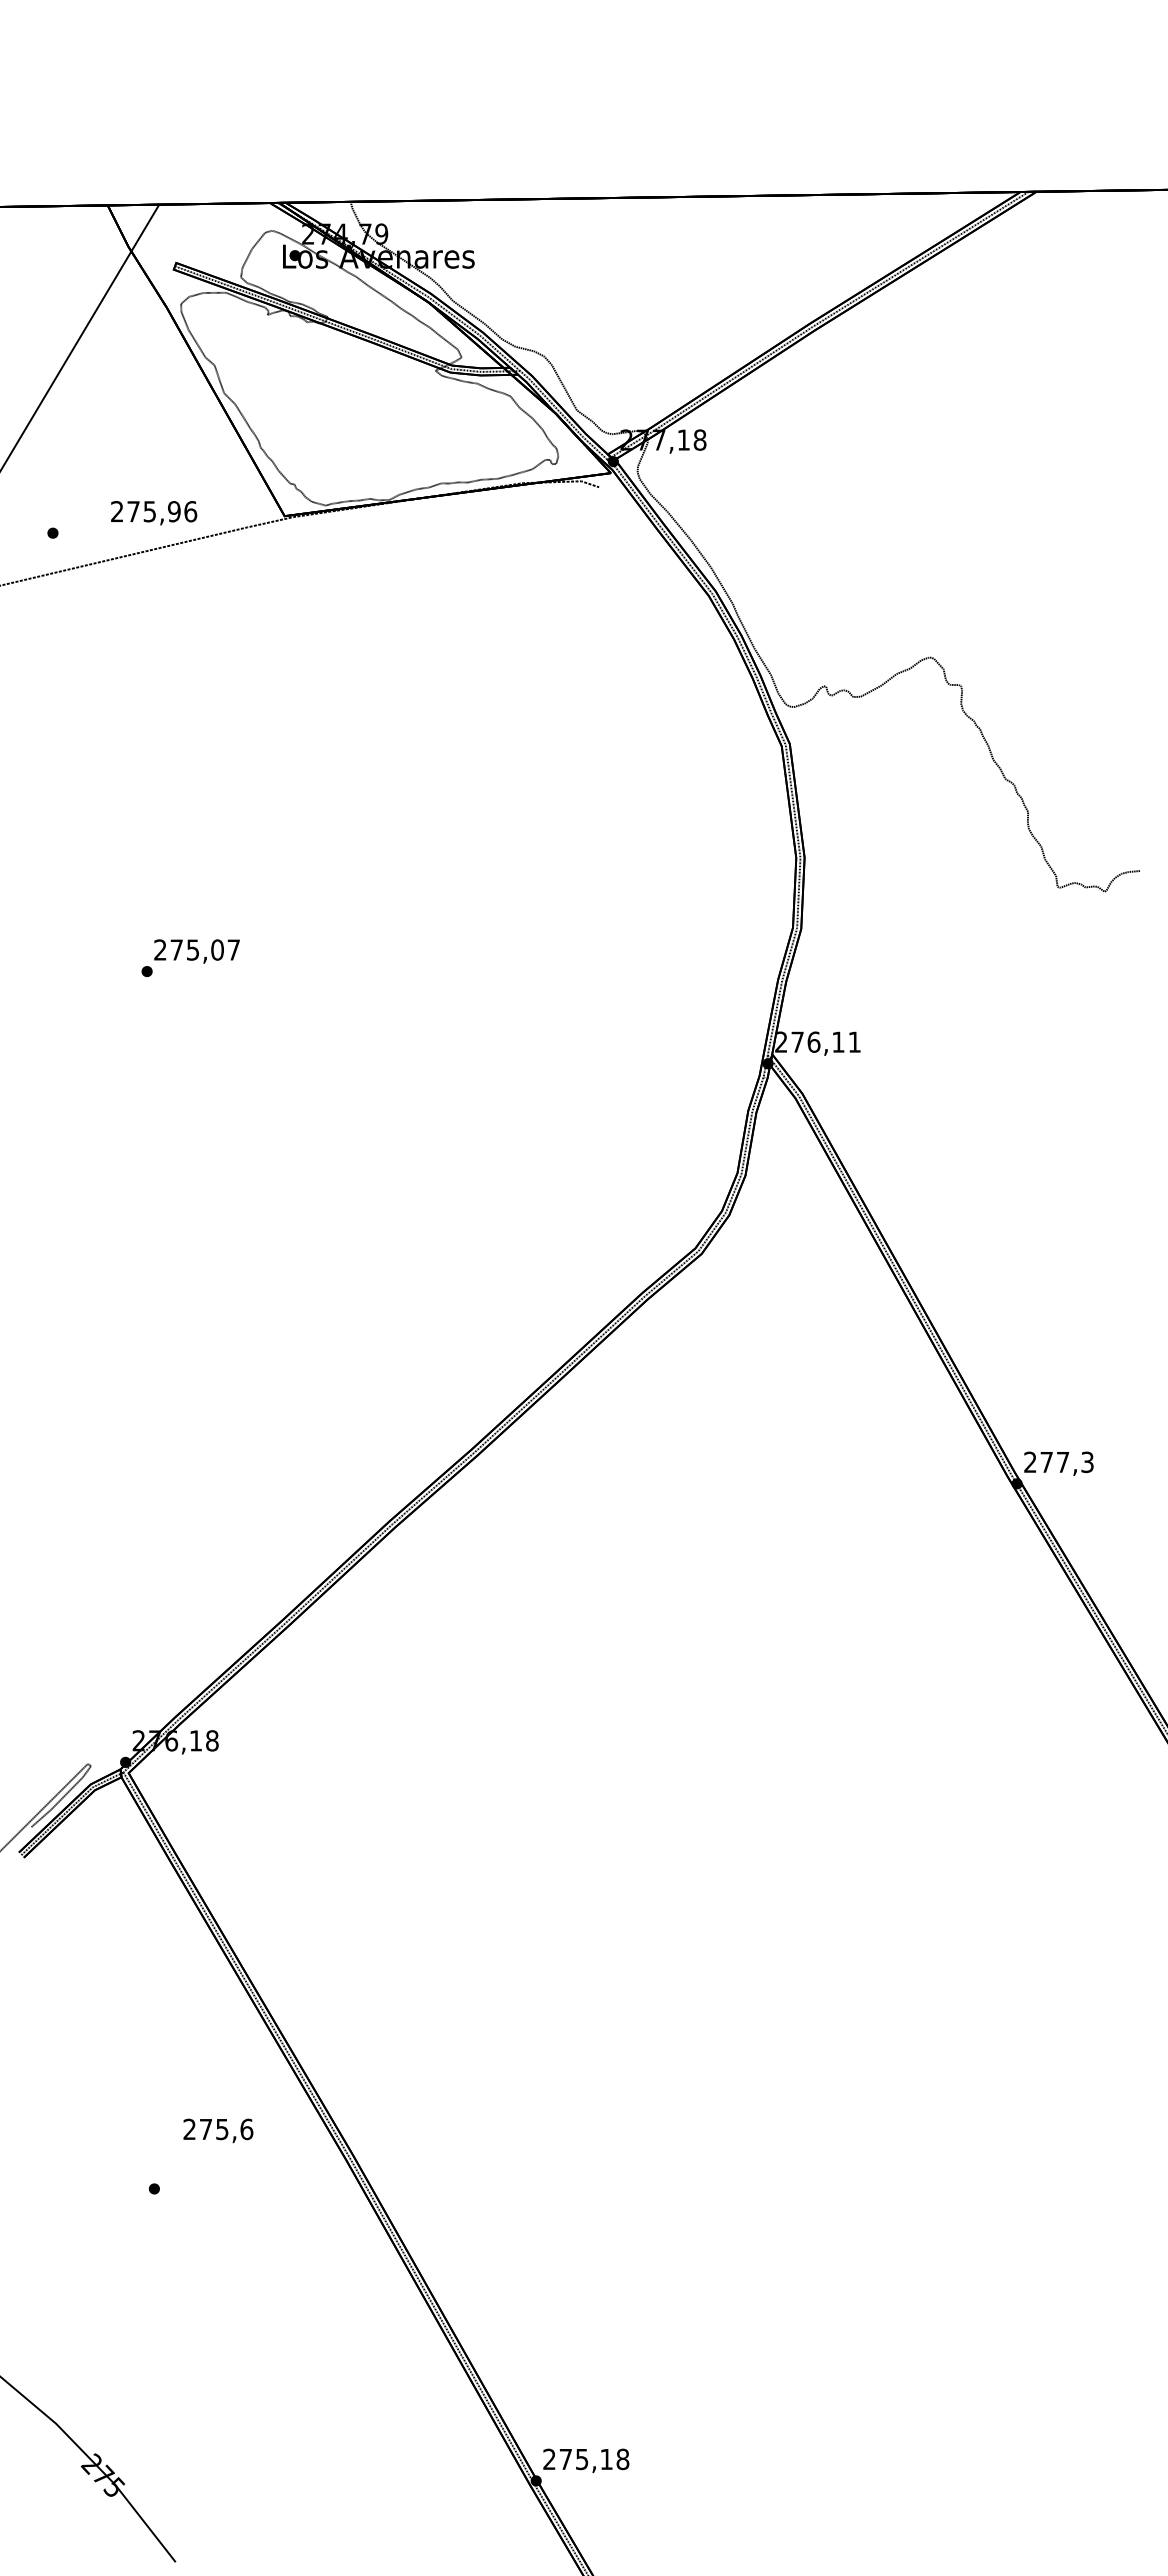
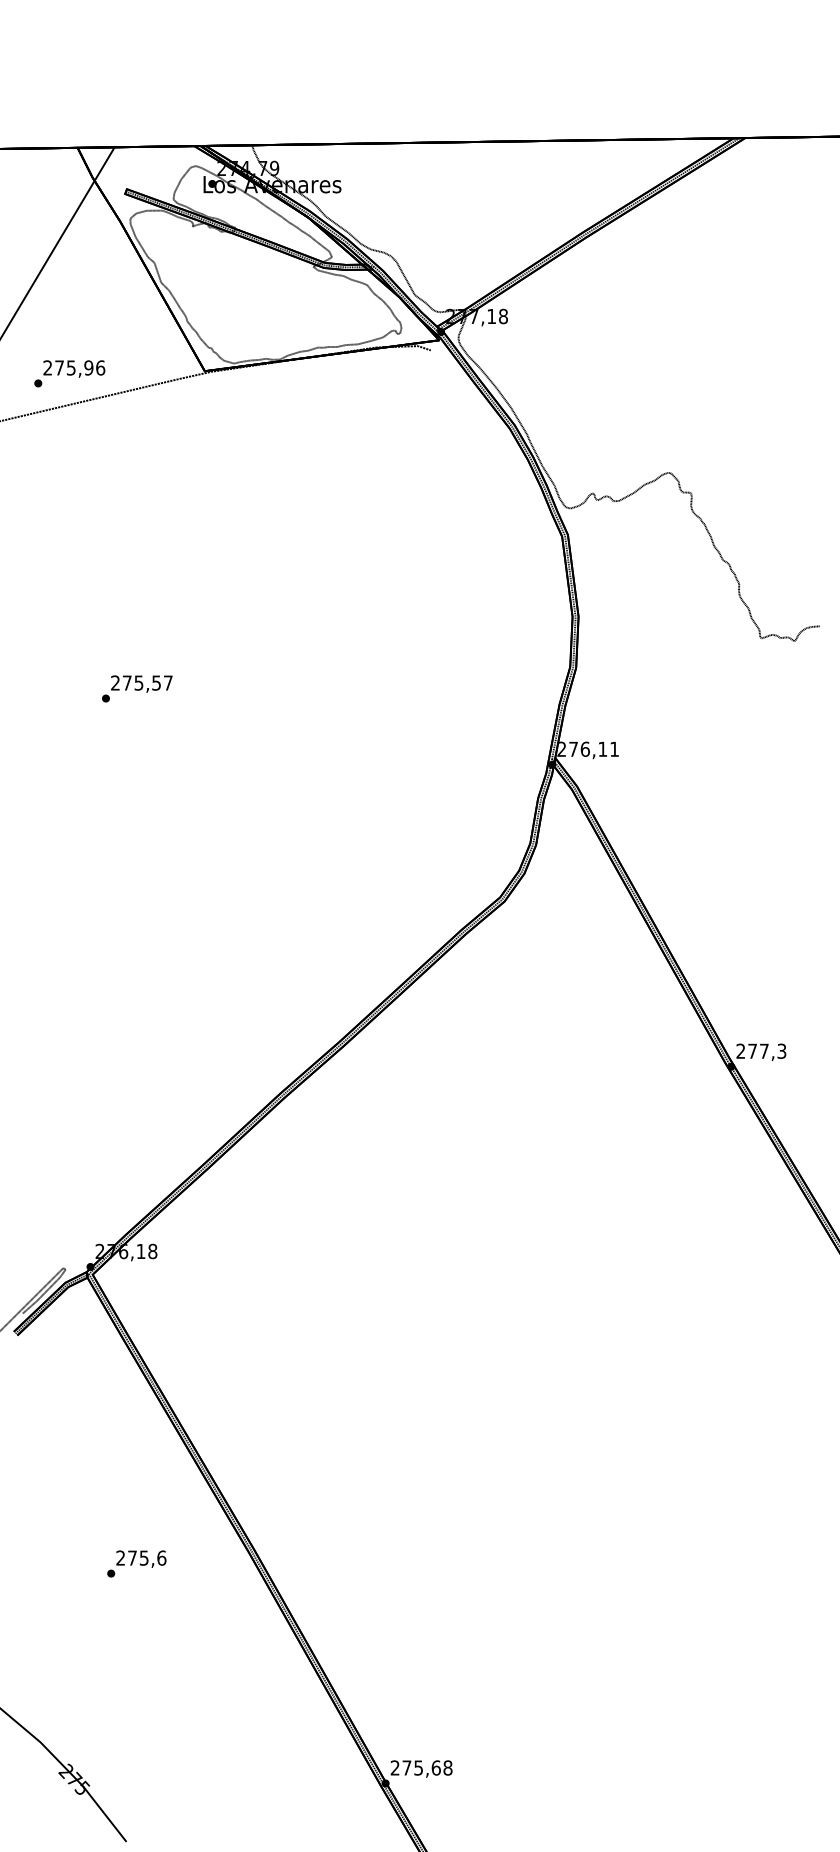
text: (154, 513) -> (74, 369), moved
text: (217, 949) -> (156, 682), 275,07 -> 275,57
text: (218, 2130) -> (141, 1558), moved
text: (606, 2459) -> (436, 1768), 275,18 -> 275,68

